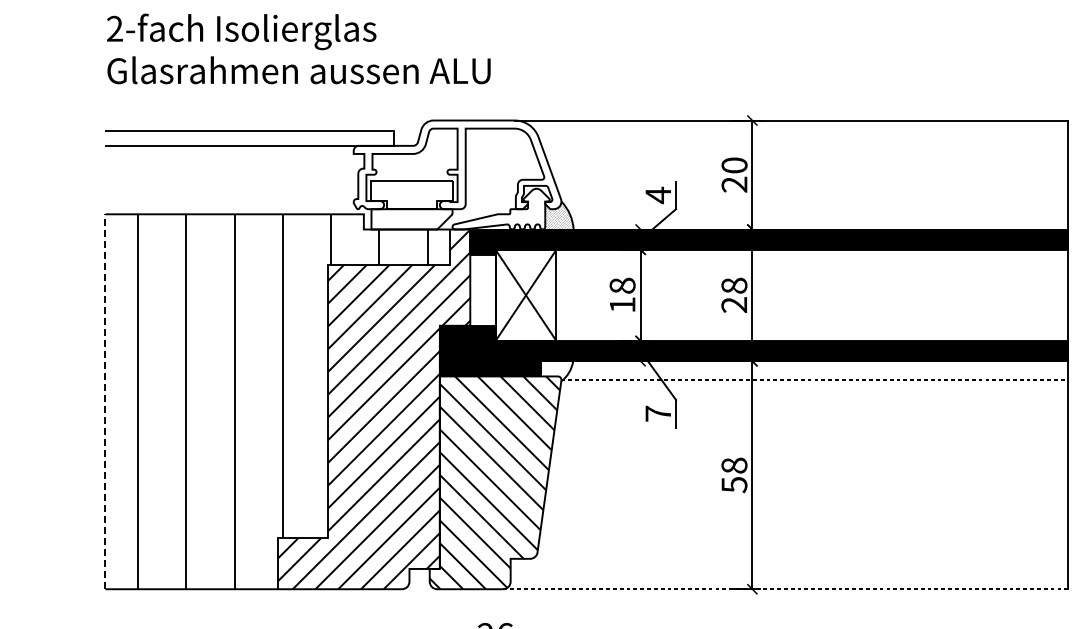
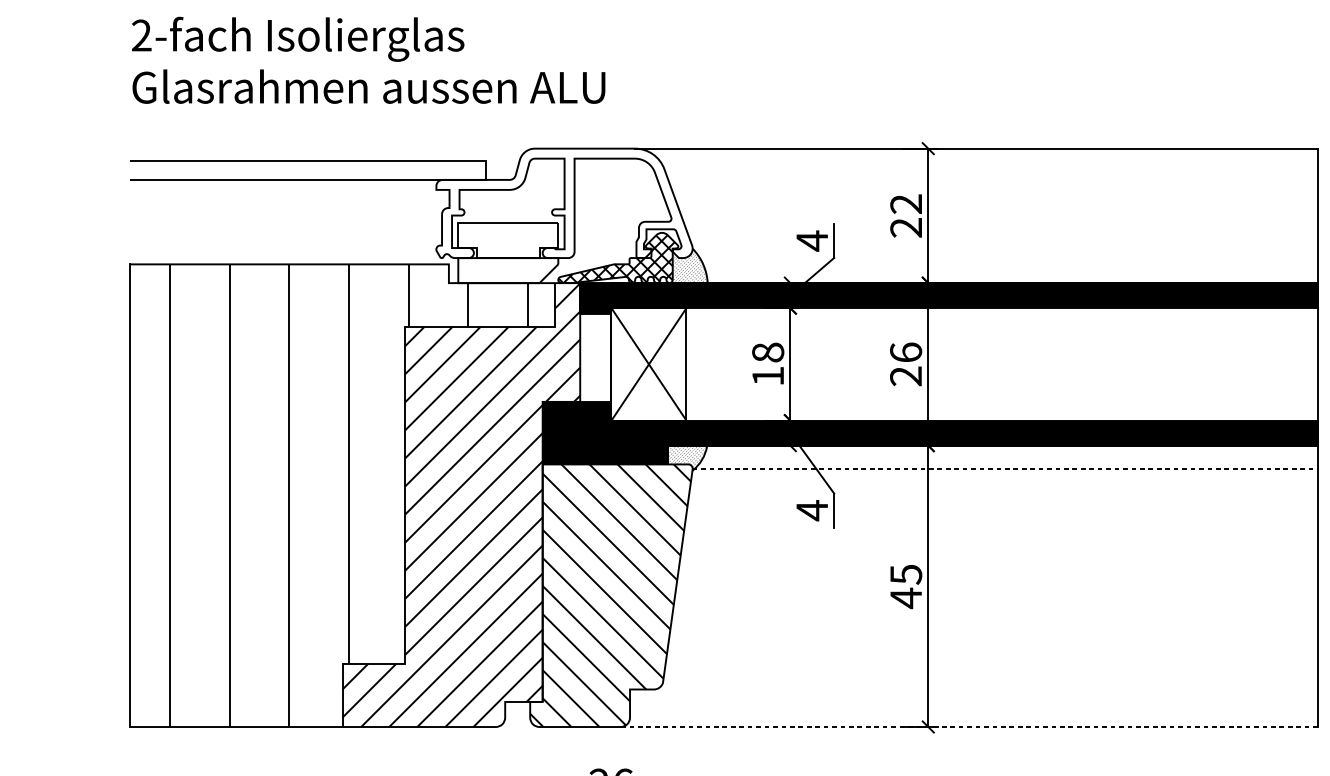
text: (734, 165) -> (906, 204), 20 -> 22
hatch: (499, 209) -> (616, 258), added
text: (734, 285) -> (906, 352), 28 -> 26
hatch: (556, 370) -> (686, 457), added
line: (105, 401) -> (130, 495), dashed -> solid
text: (657, 413) -> (811, 510), 7 -> 4
text: (734, 475) -> (906, 586), 58 -> 45

